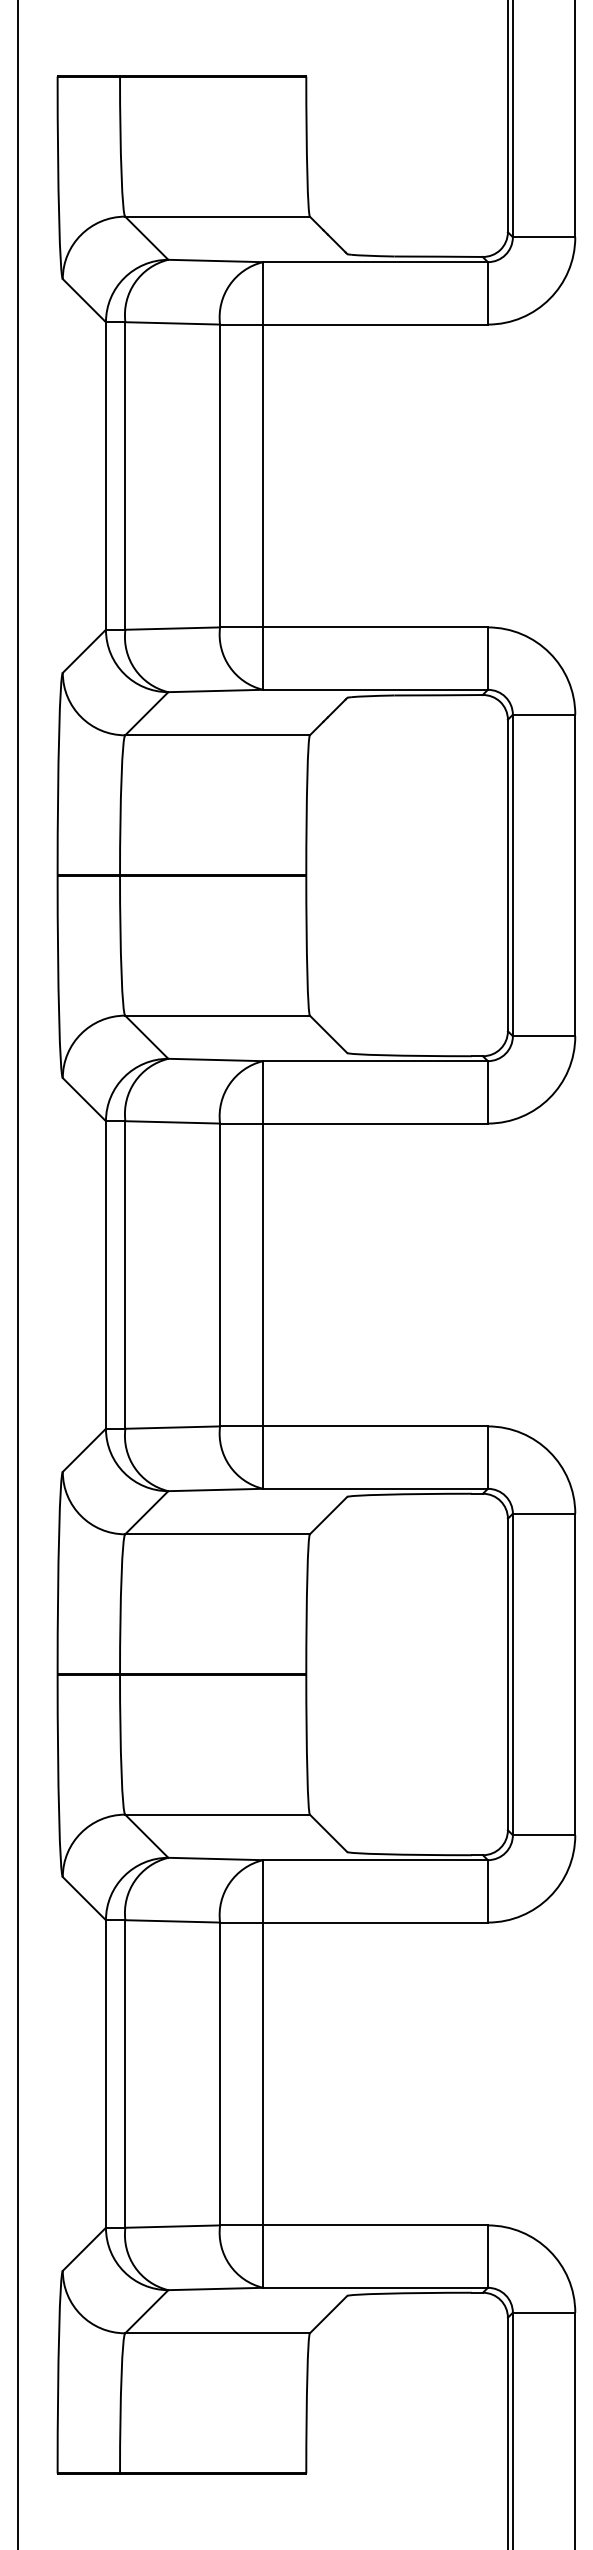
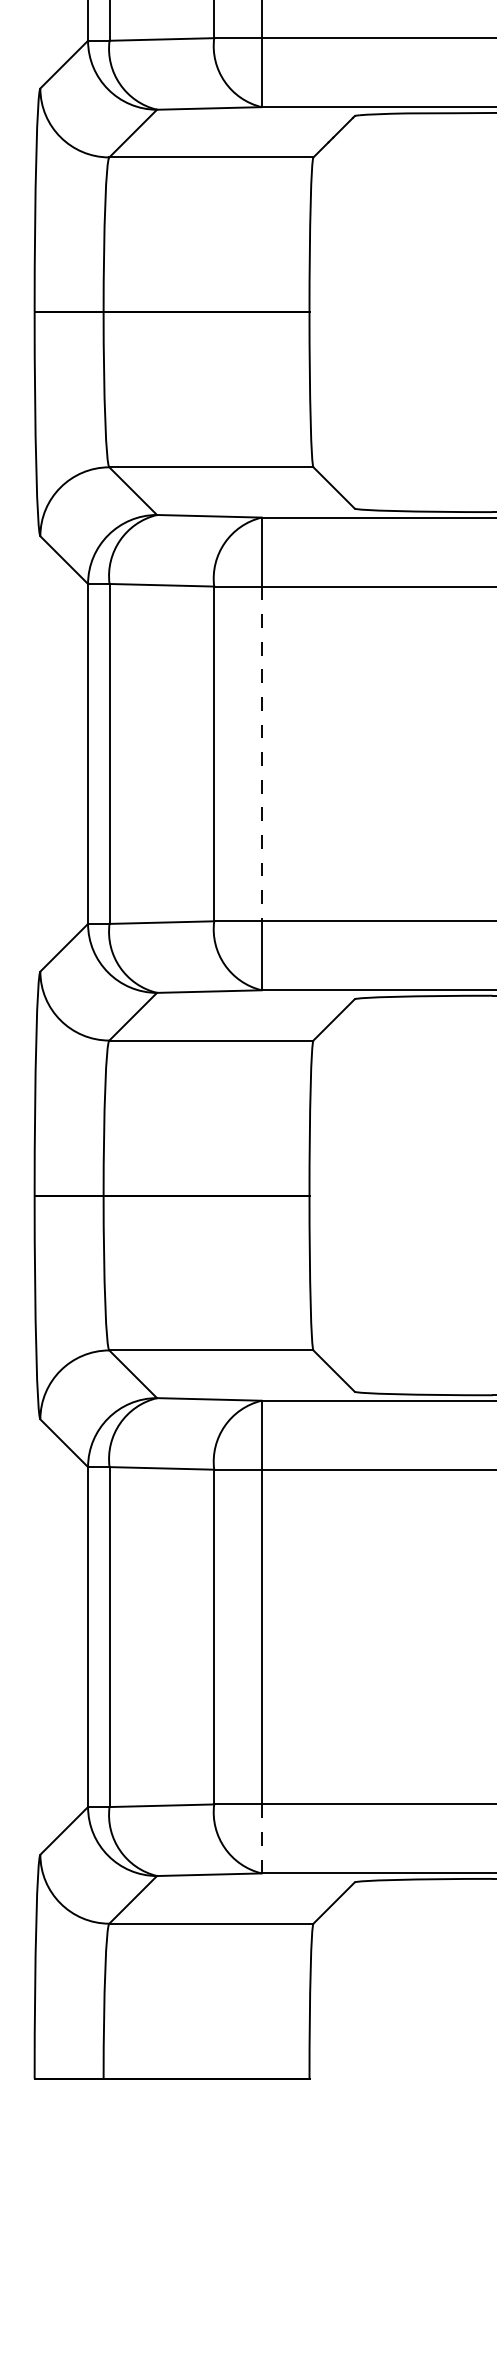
line: (263, 1275) -> (262, 754), solid -> dashed
line: (263, 2257) -> (262, 1839), solid -> dashed

